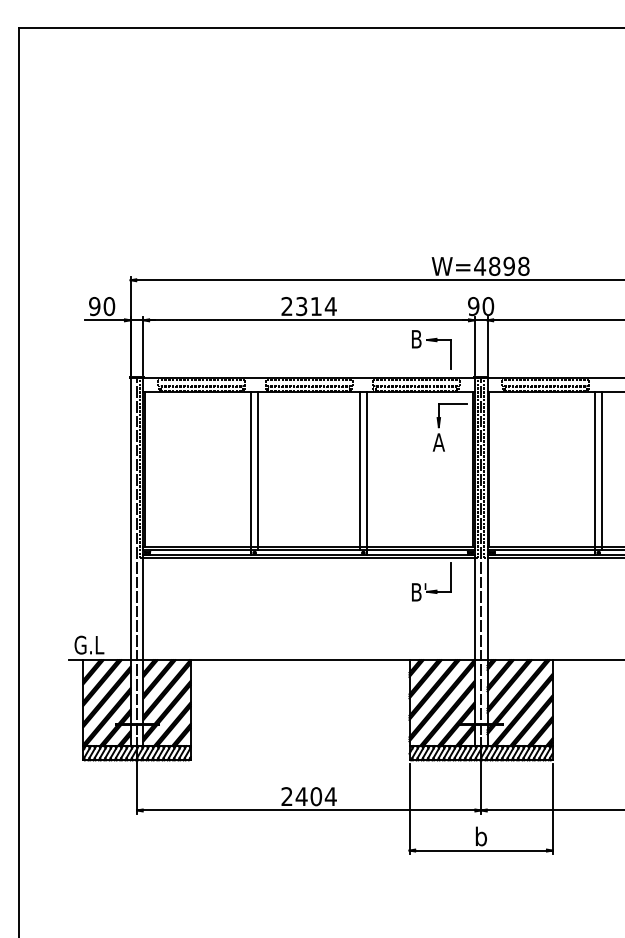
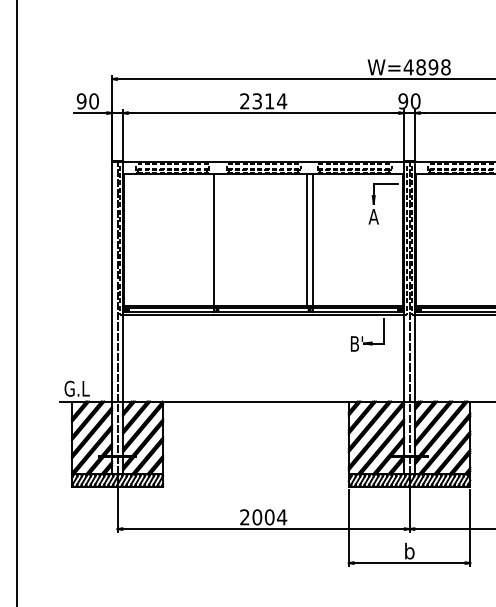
part: (431, 341) -> (367, 131), removed
line: (258, 470) -> (220, 240), removed
text: (301, 796) -> (257, 517), 2404 -> 2004

